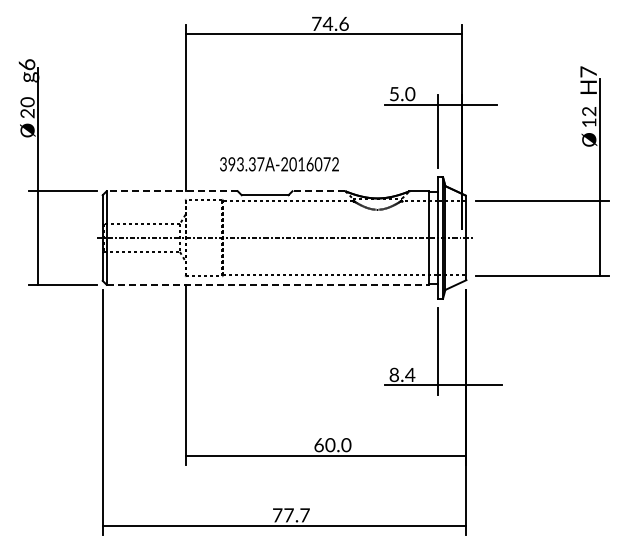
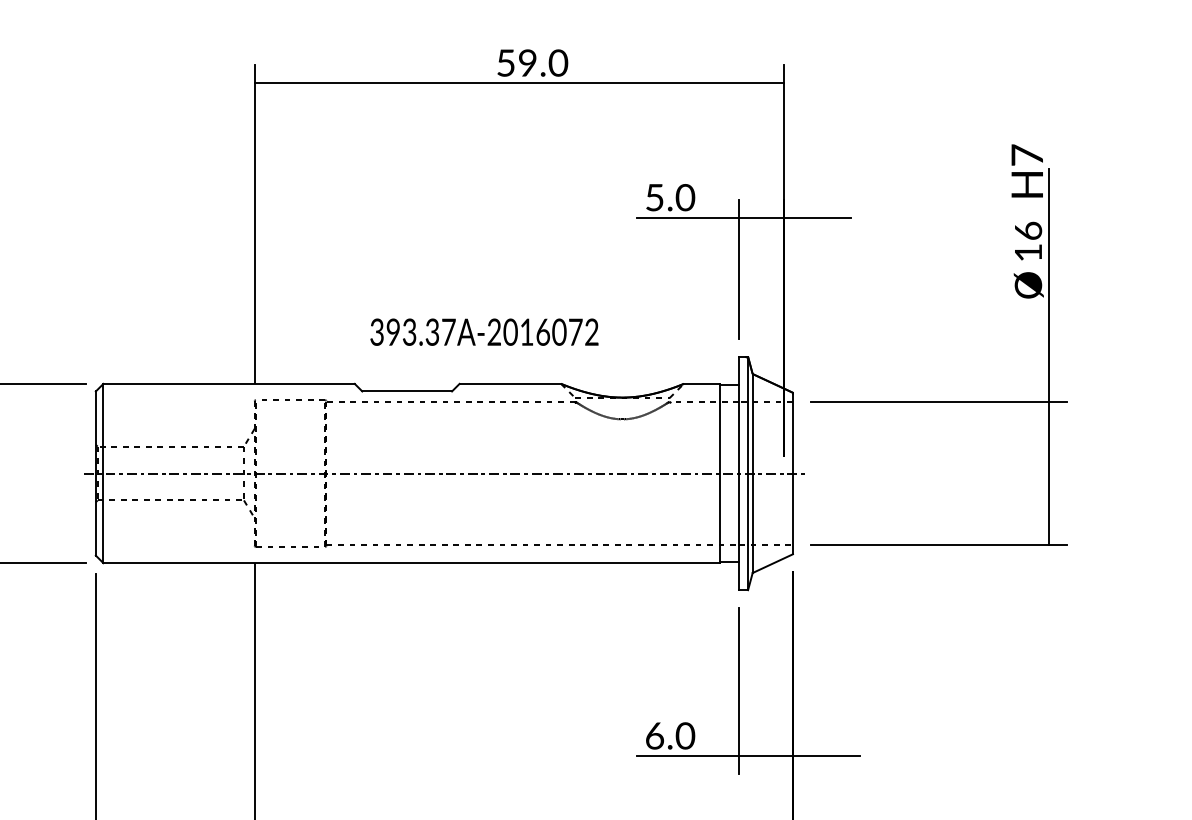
text: (330, 23) -> (532, 62), 74.6 -> 59.0
text: (589, 111) -> (1028, 230), 12 -> 16
text: (279, 164) -> (484, 332), moved
line: (172, 191) -> (229, 384), dashed -> solid
line: (318, 191) -> (509, 384), dashed -> solid
line: (267, 284) -> (411, 562), dashed -> solid
text: (402, 374) -> (670, 735), 8.4 -> 6.0

